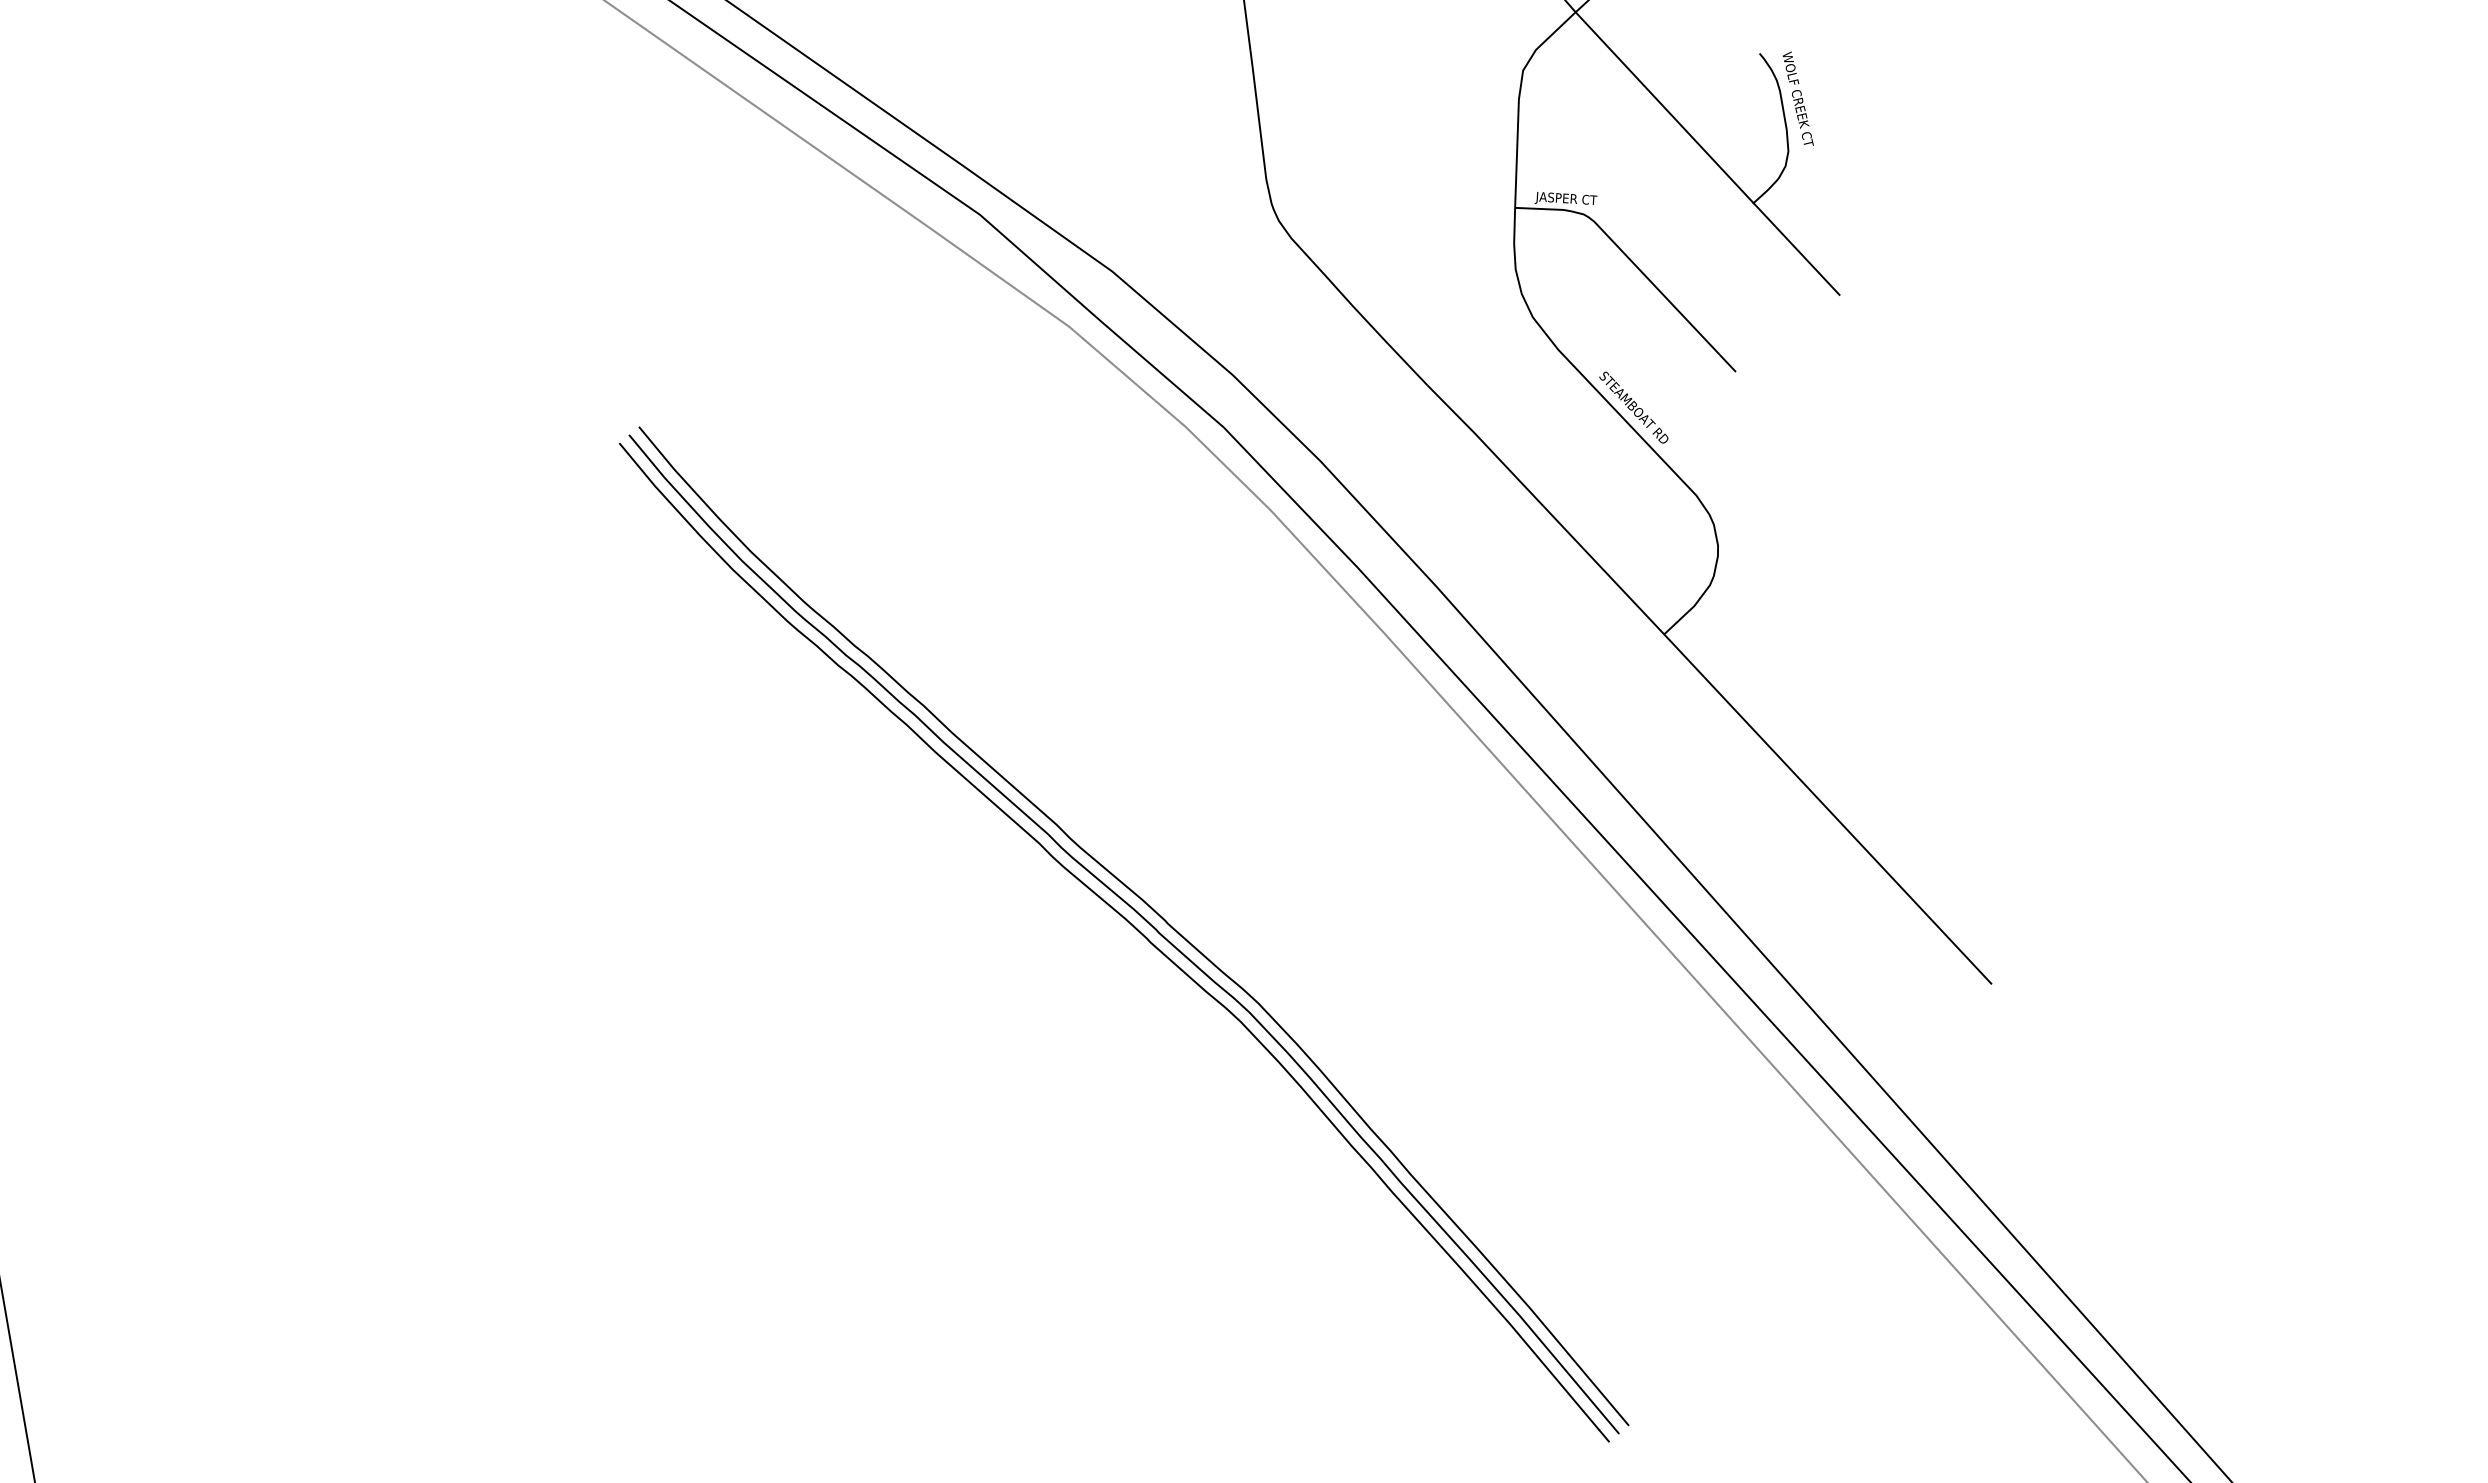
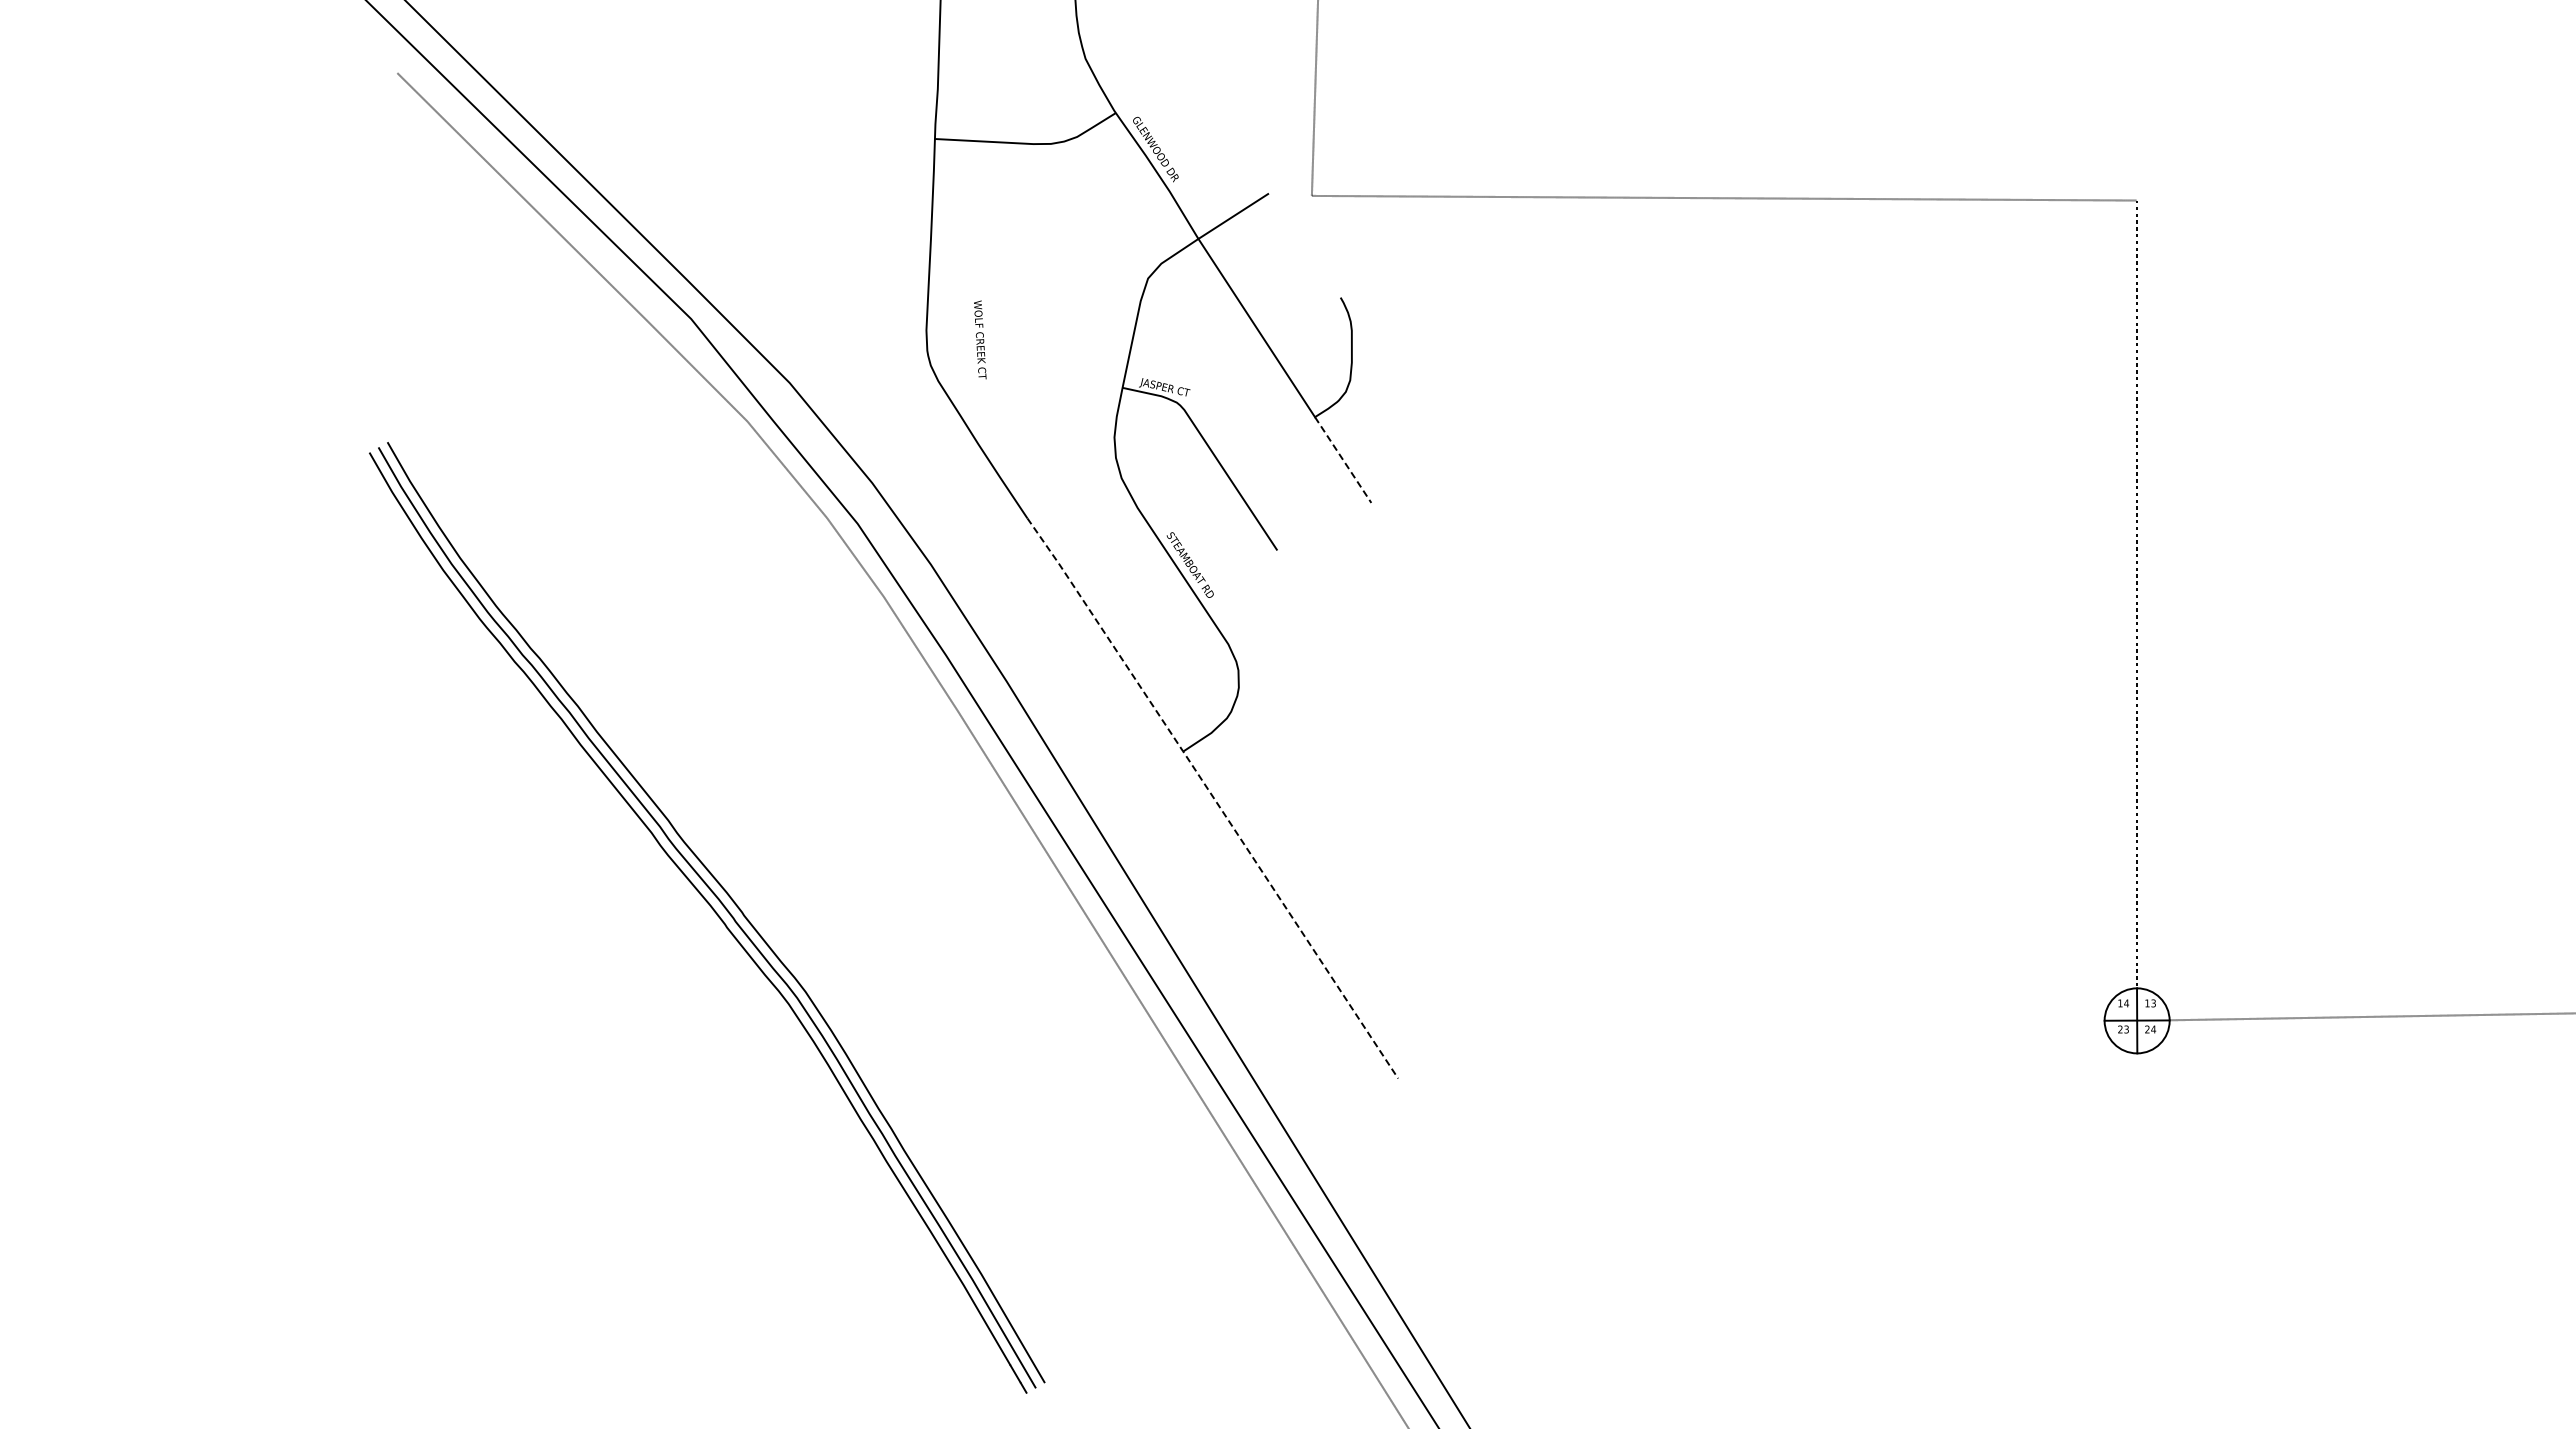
text: (1798, 98) -> (980, 339), moved
line: (1797, 249) -> (1343, 460), solid -> dashed
line: (1708, 682) -> (1212, 796), solid -> dashed

